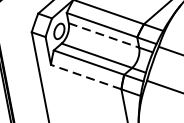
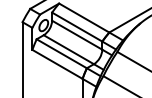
line: (104, 35) -> (77, 35), dashed -> solid
line: (86, 77) -> (57, 64), dashed -> solid

